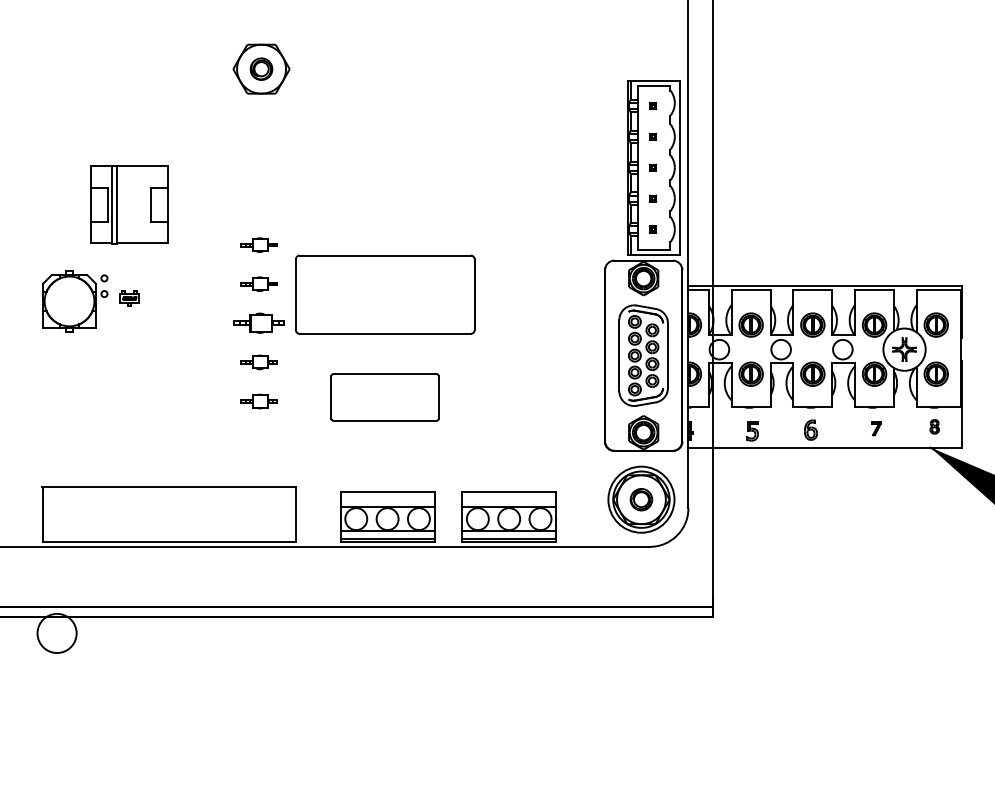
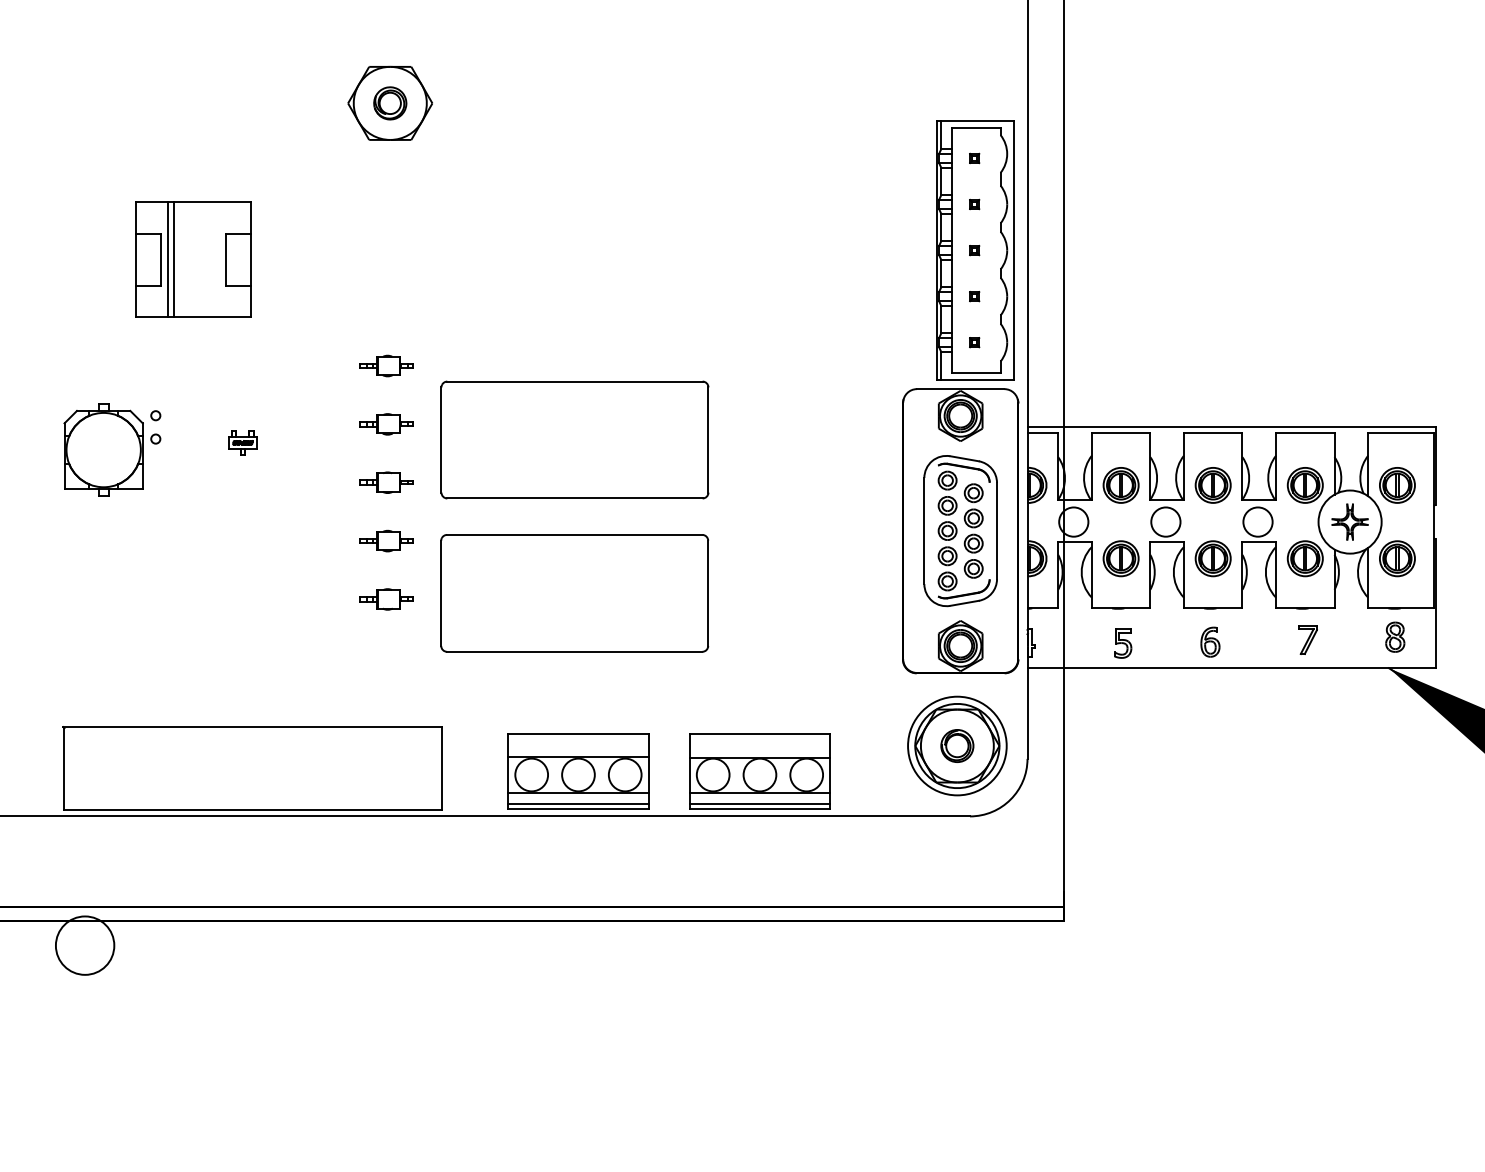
part: (129, 204) -> (193, 259), moved
part: (129, 298) -> (242, 442), moved
part: (258, 323) -> (385, 483), size x0.71
part: (384, 397) -> (573, 593), size x1.67
part: (934, 426) -> (1394, 636), size x1.43
part: (876, 428) -> (1308, 639), size x1.43

